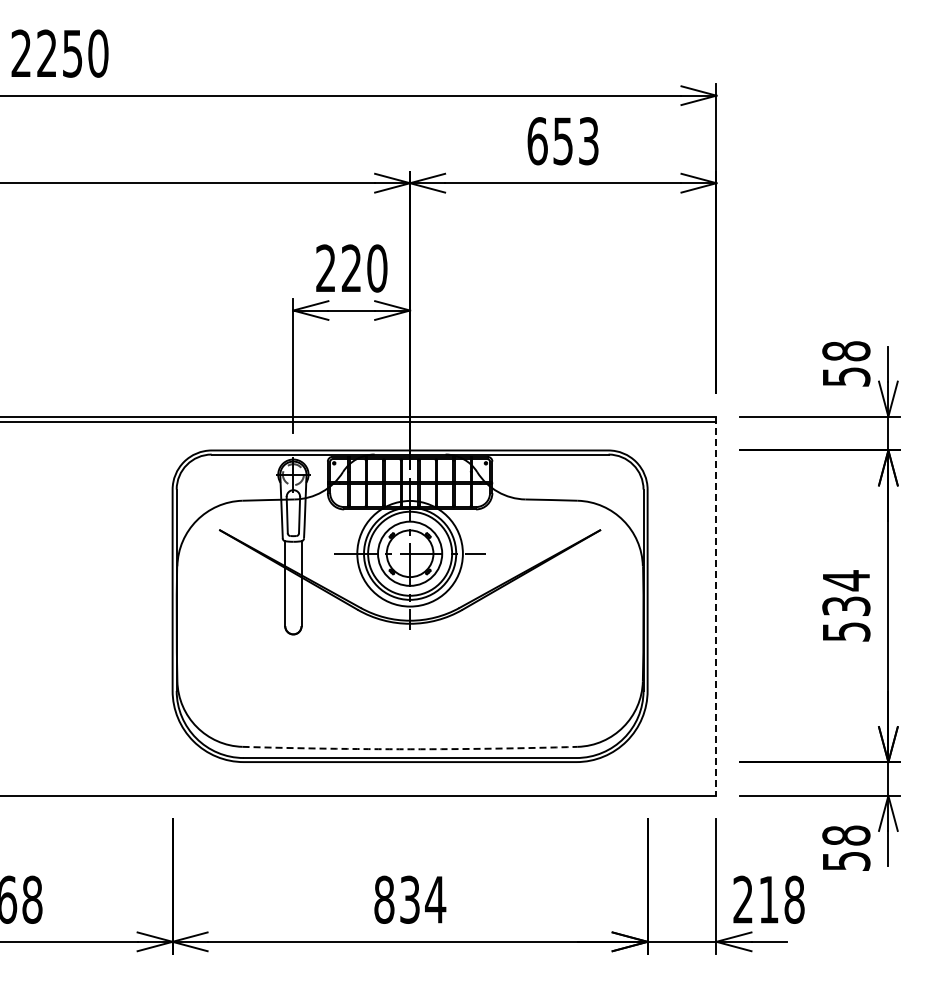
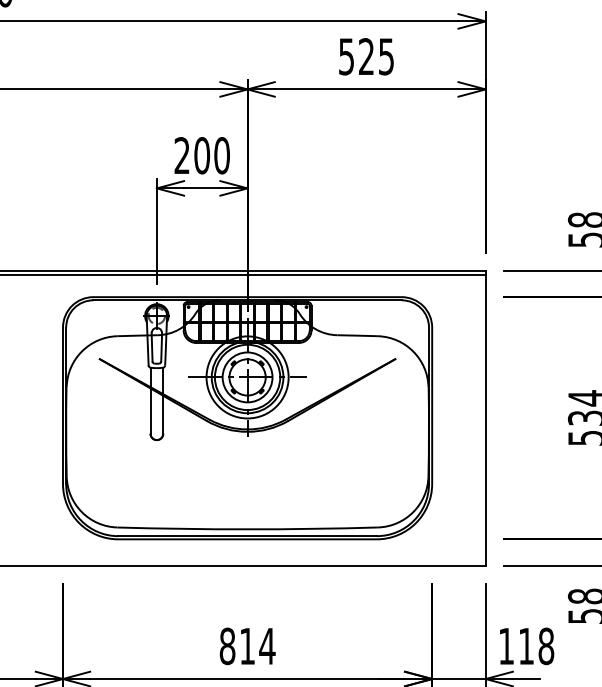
text: (562, 141) -> (366, 57), 653 -> 525
text: (351, 268) -> (202, 155), 220 -> 200
line: (716, 606) -> (485, 418), dashed -> solid
arc: (410, 749) -> (247, 529), dashed -> solid
text: (409, 899) -> (247, 646), 834 -> 814
text: (742, 899) -> (505, 646), 218 -> 118

